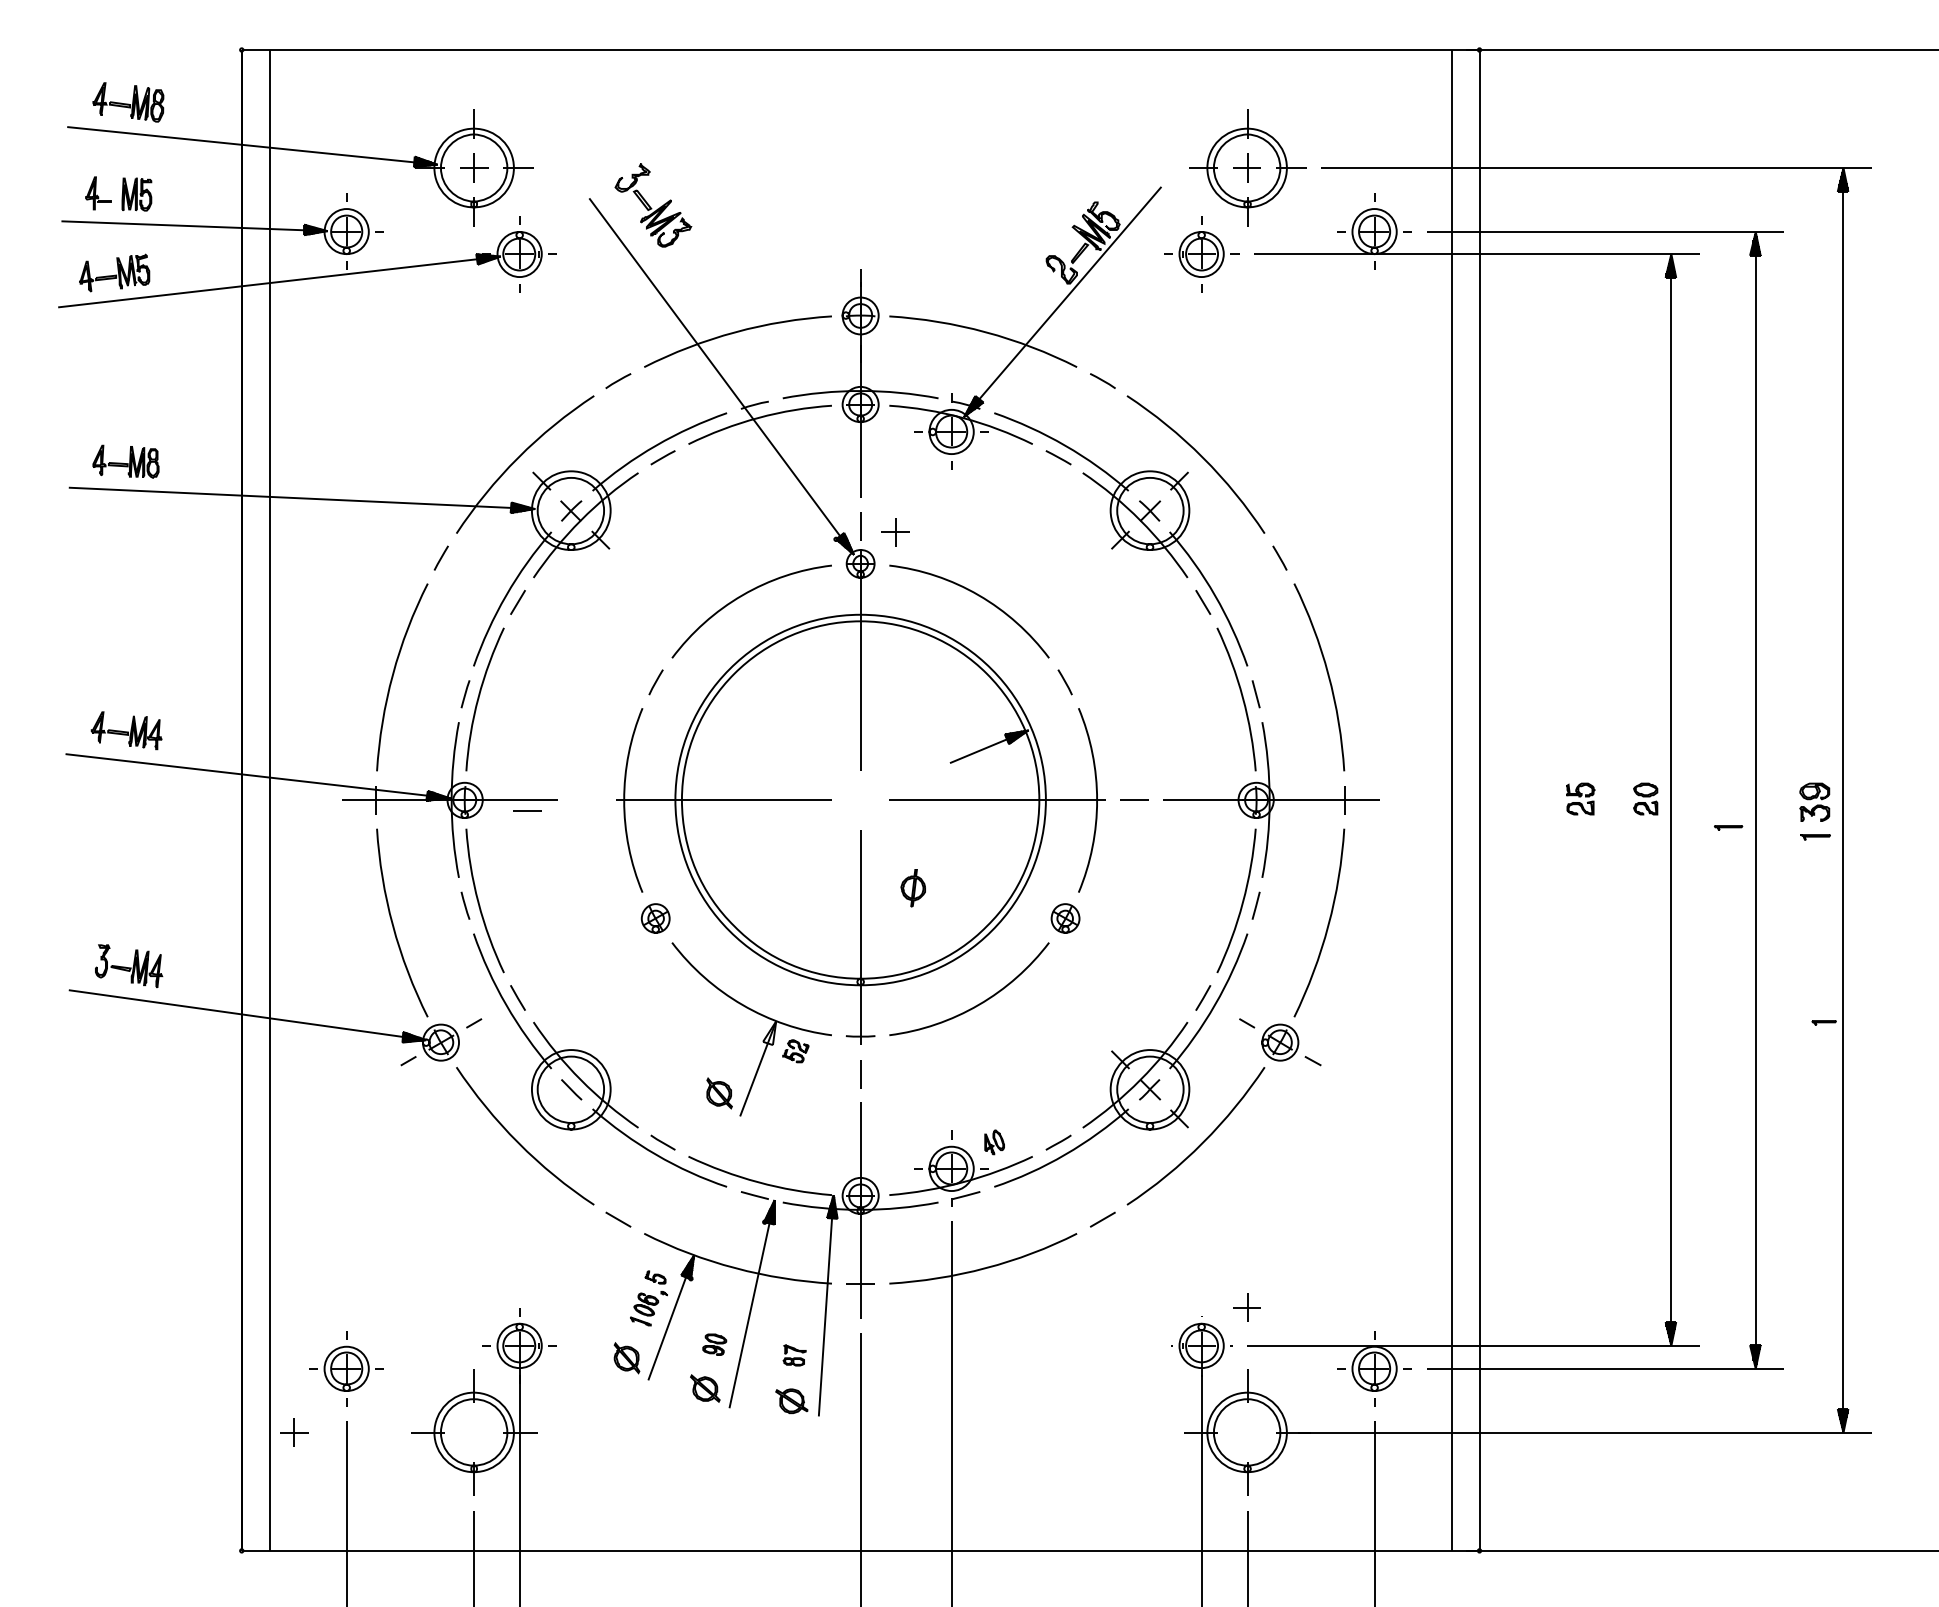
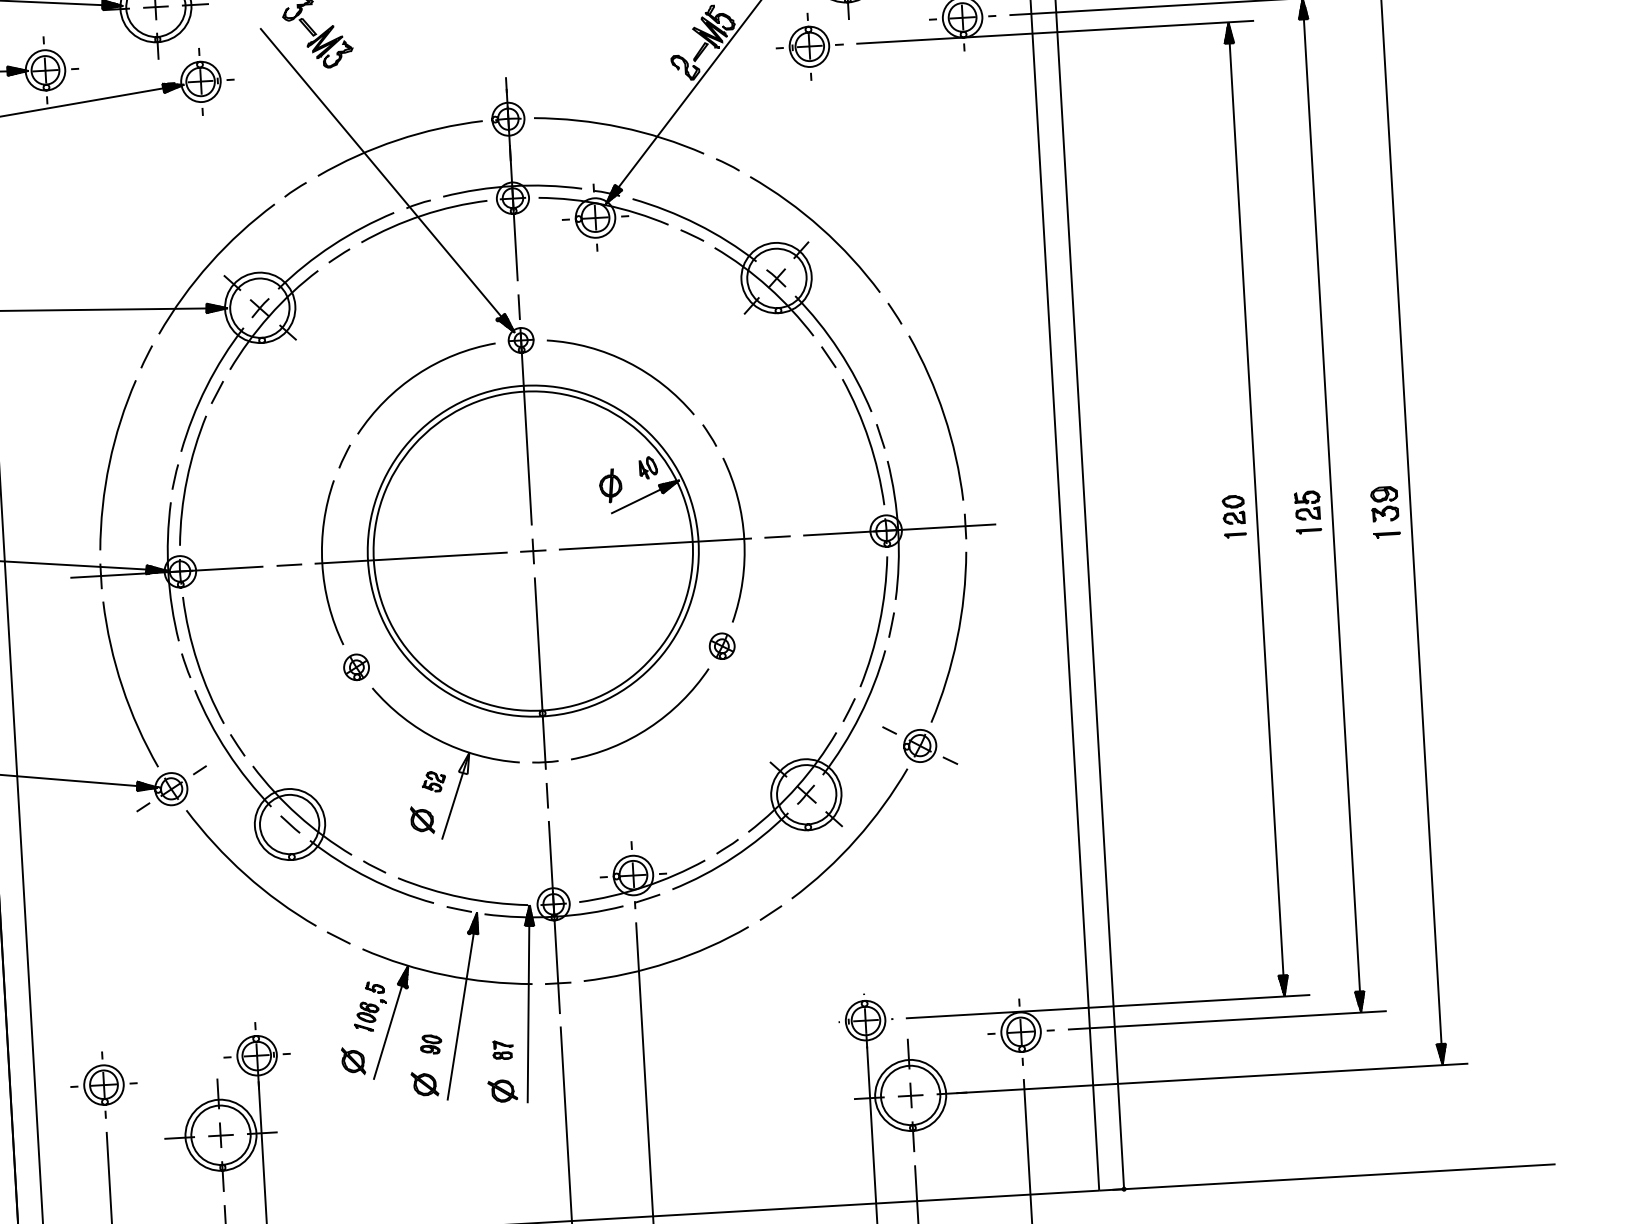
part: (895, 532) -> (533, 551), moved
part: (1580, 798) -> (1307, 505), moved
line: (527, 810) -> (289, 564), moved
part: (912, 888) -> (609, 486), moved
part: (1823, 1022) -> (1234, 535), moved
part: (795, 1051) -> (433, 781), moved
part: (994, 1142) -> (648, 467), moved
part: (1246, 1307) -> (910, 1095), moved
part: (294, 1432) -> (221, 1135), moved

